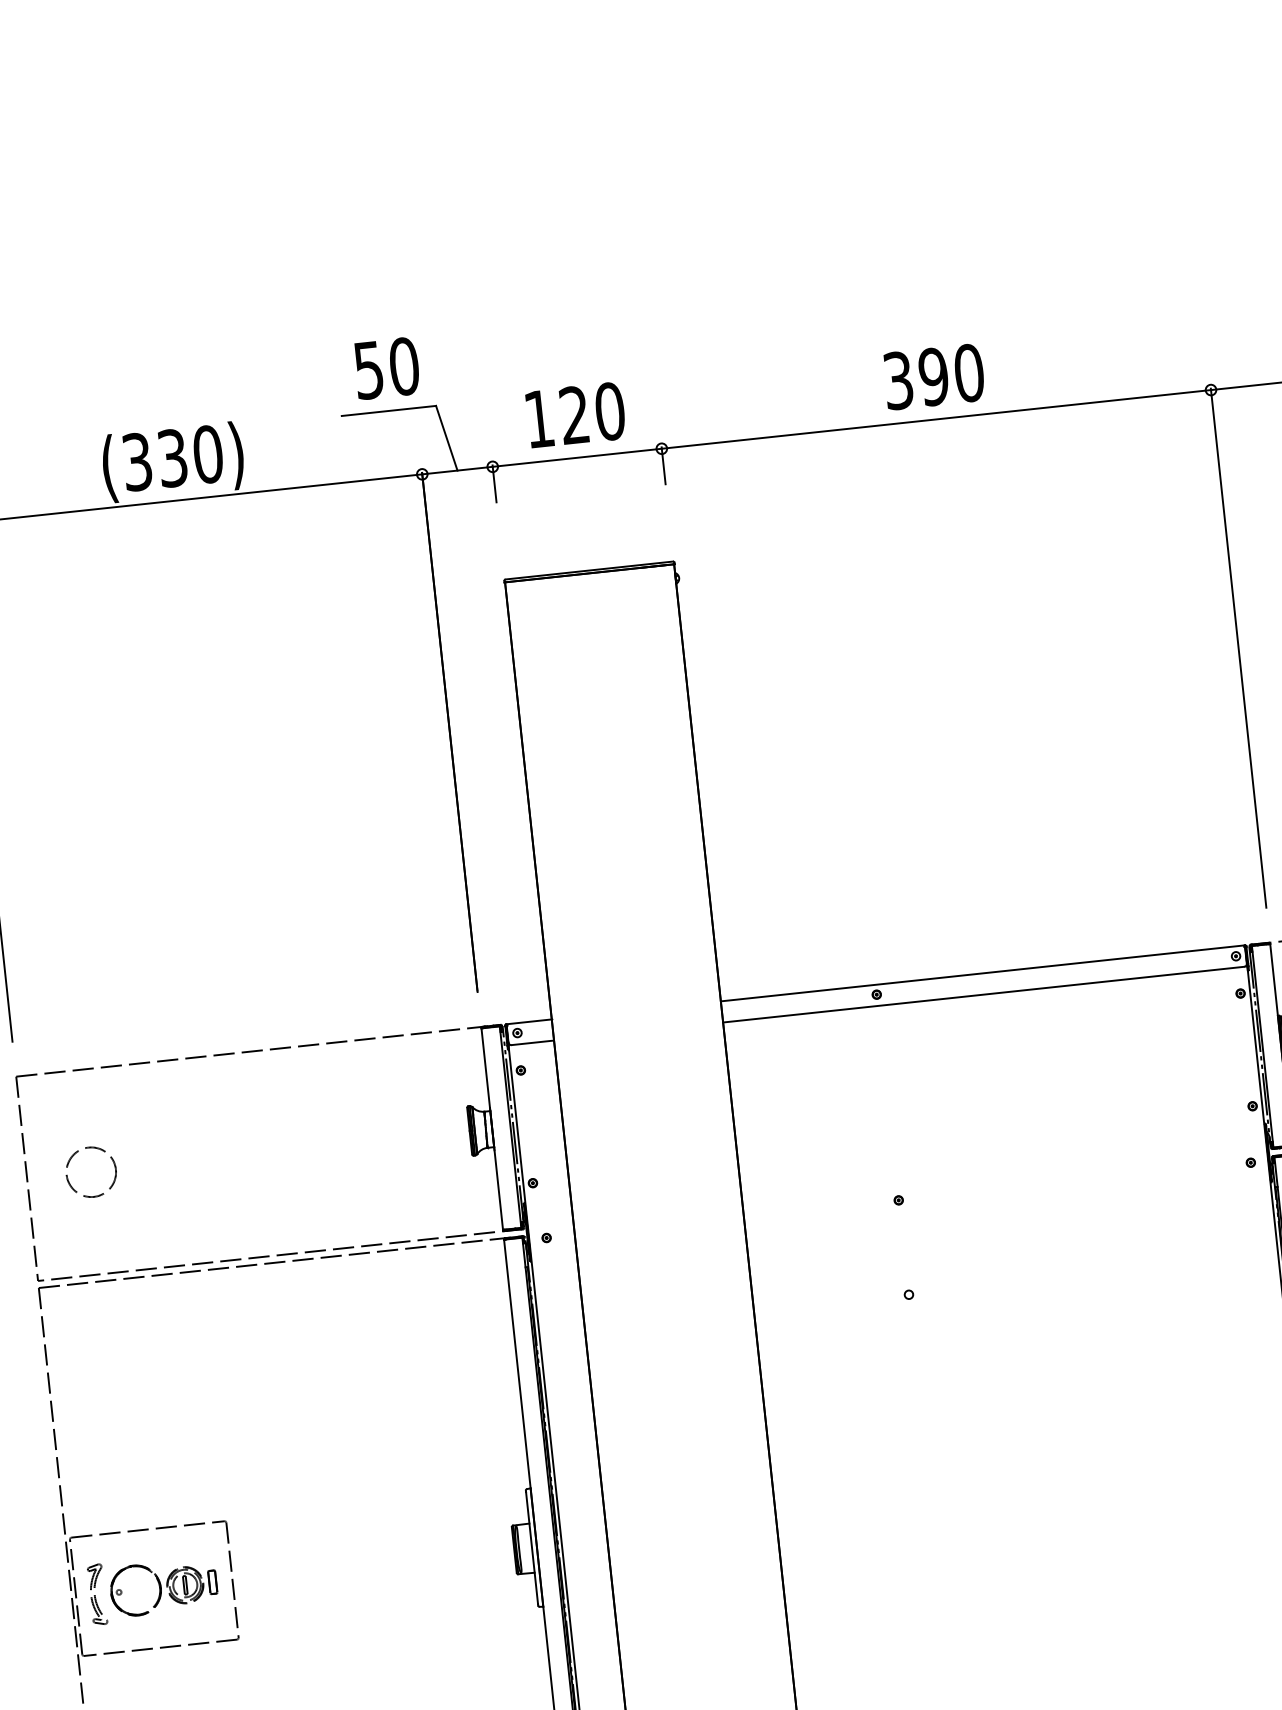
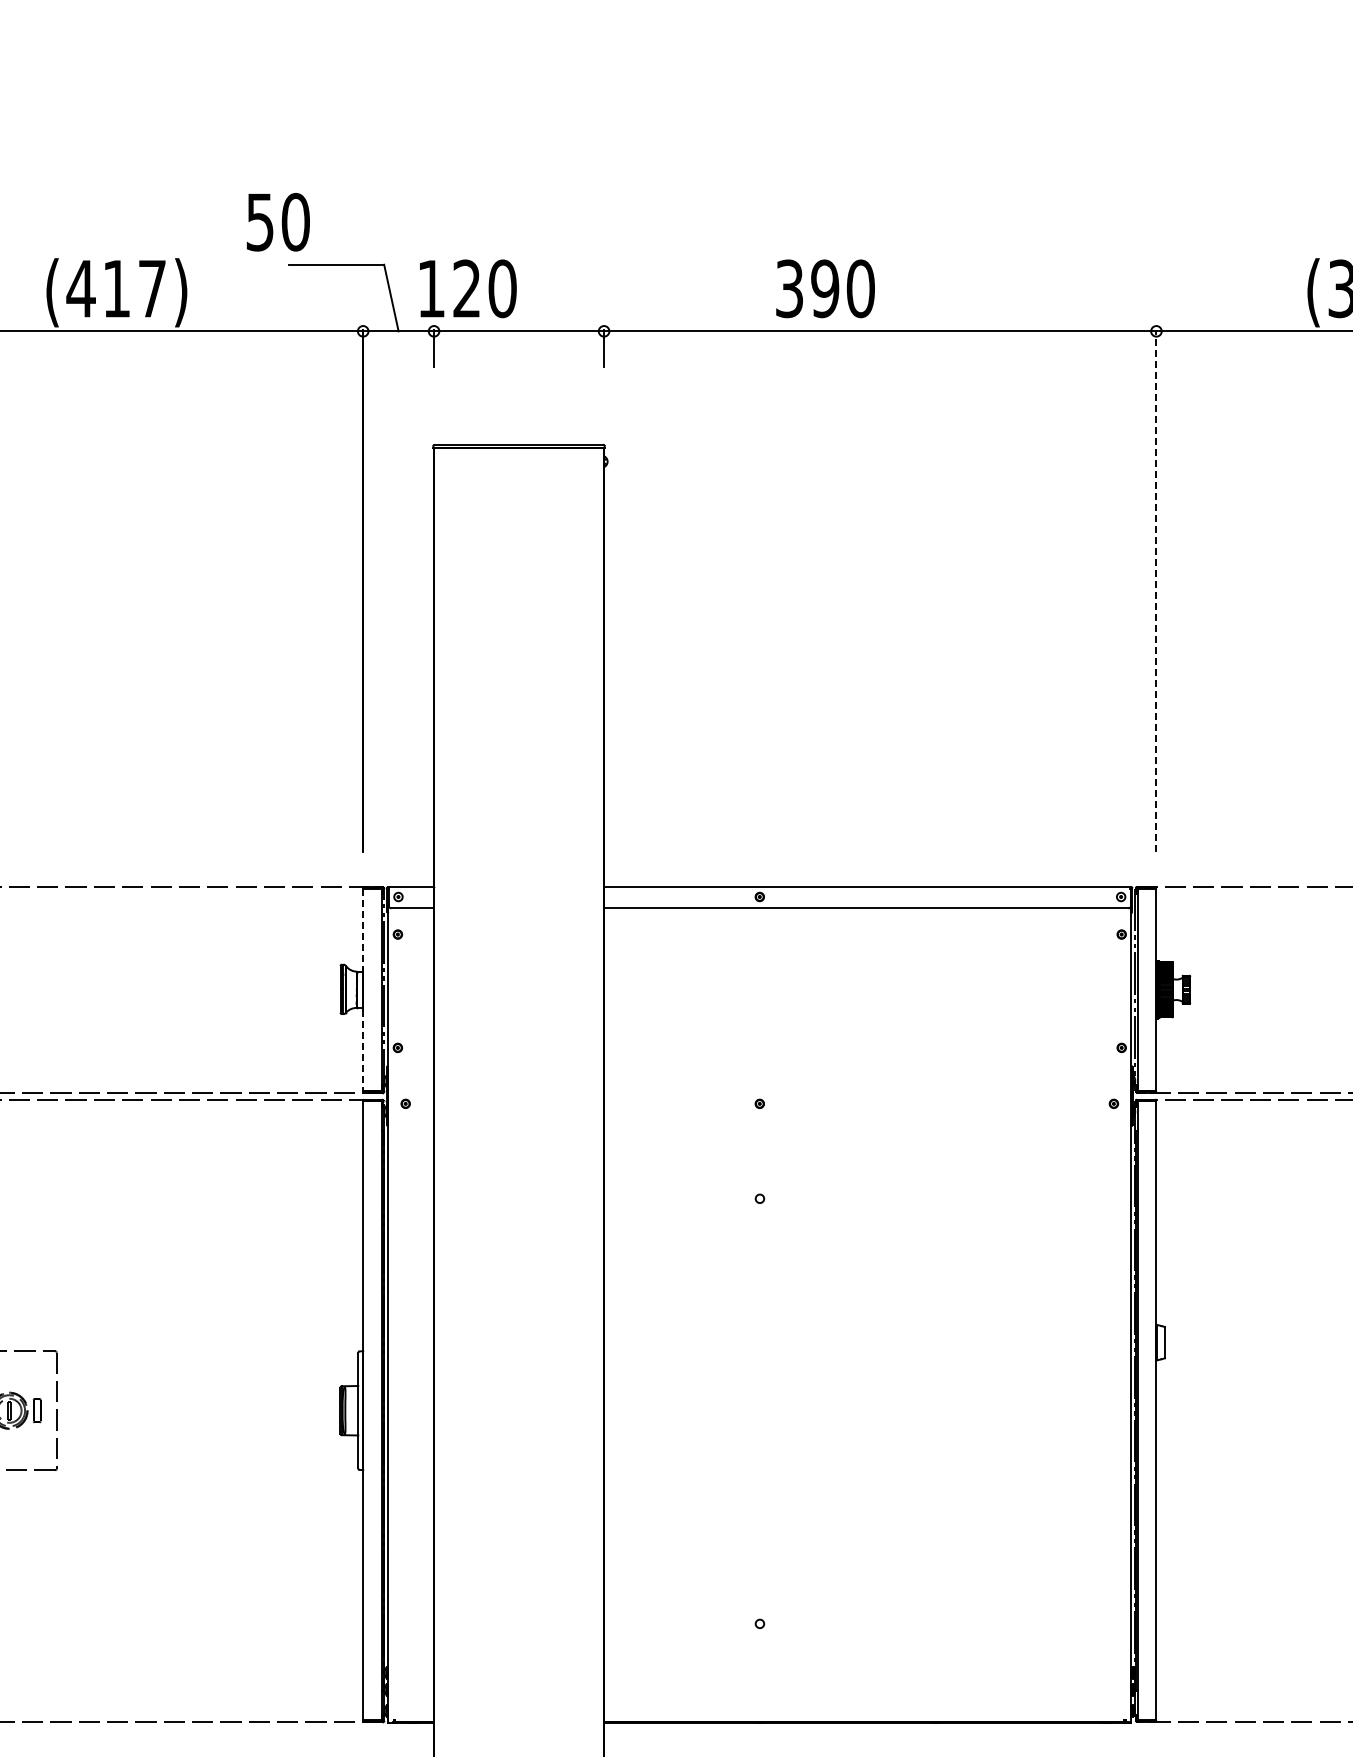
text: (386, 368) -> (277, 222), moved
text: (934, 376) -> (825, 288), moved
text: (576, 414) -> (468, 288), moved
text: (172, 457) -> (116, 288), (330) -> (417)
line: (1238, 647) -> (1156, 590), solid -> dashed
line: (492, 1129) -> (363, 990), solid -> dashed

